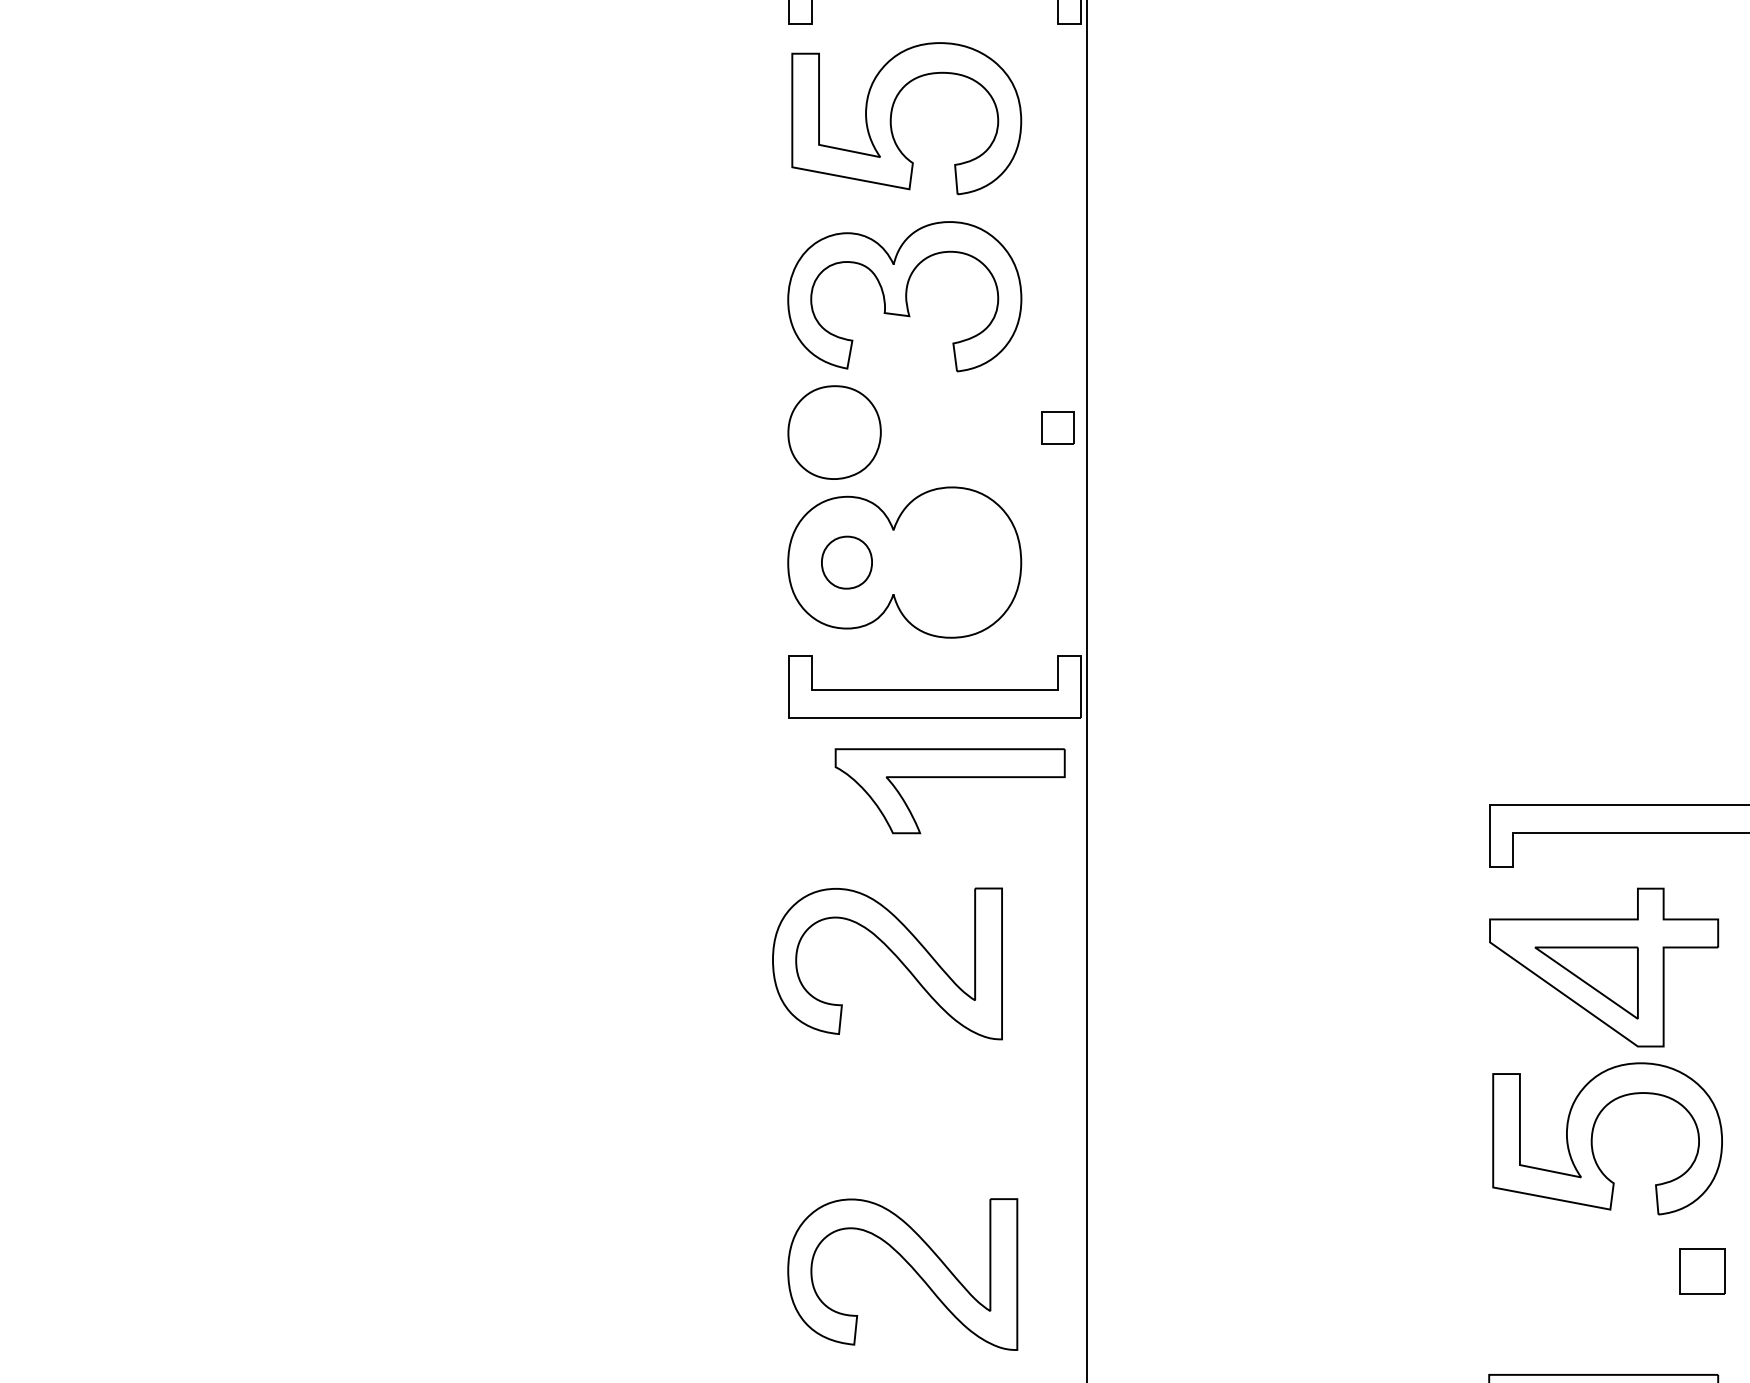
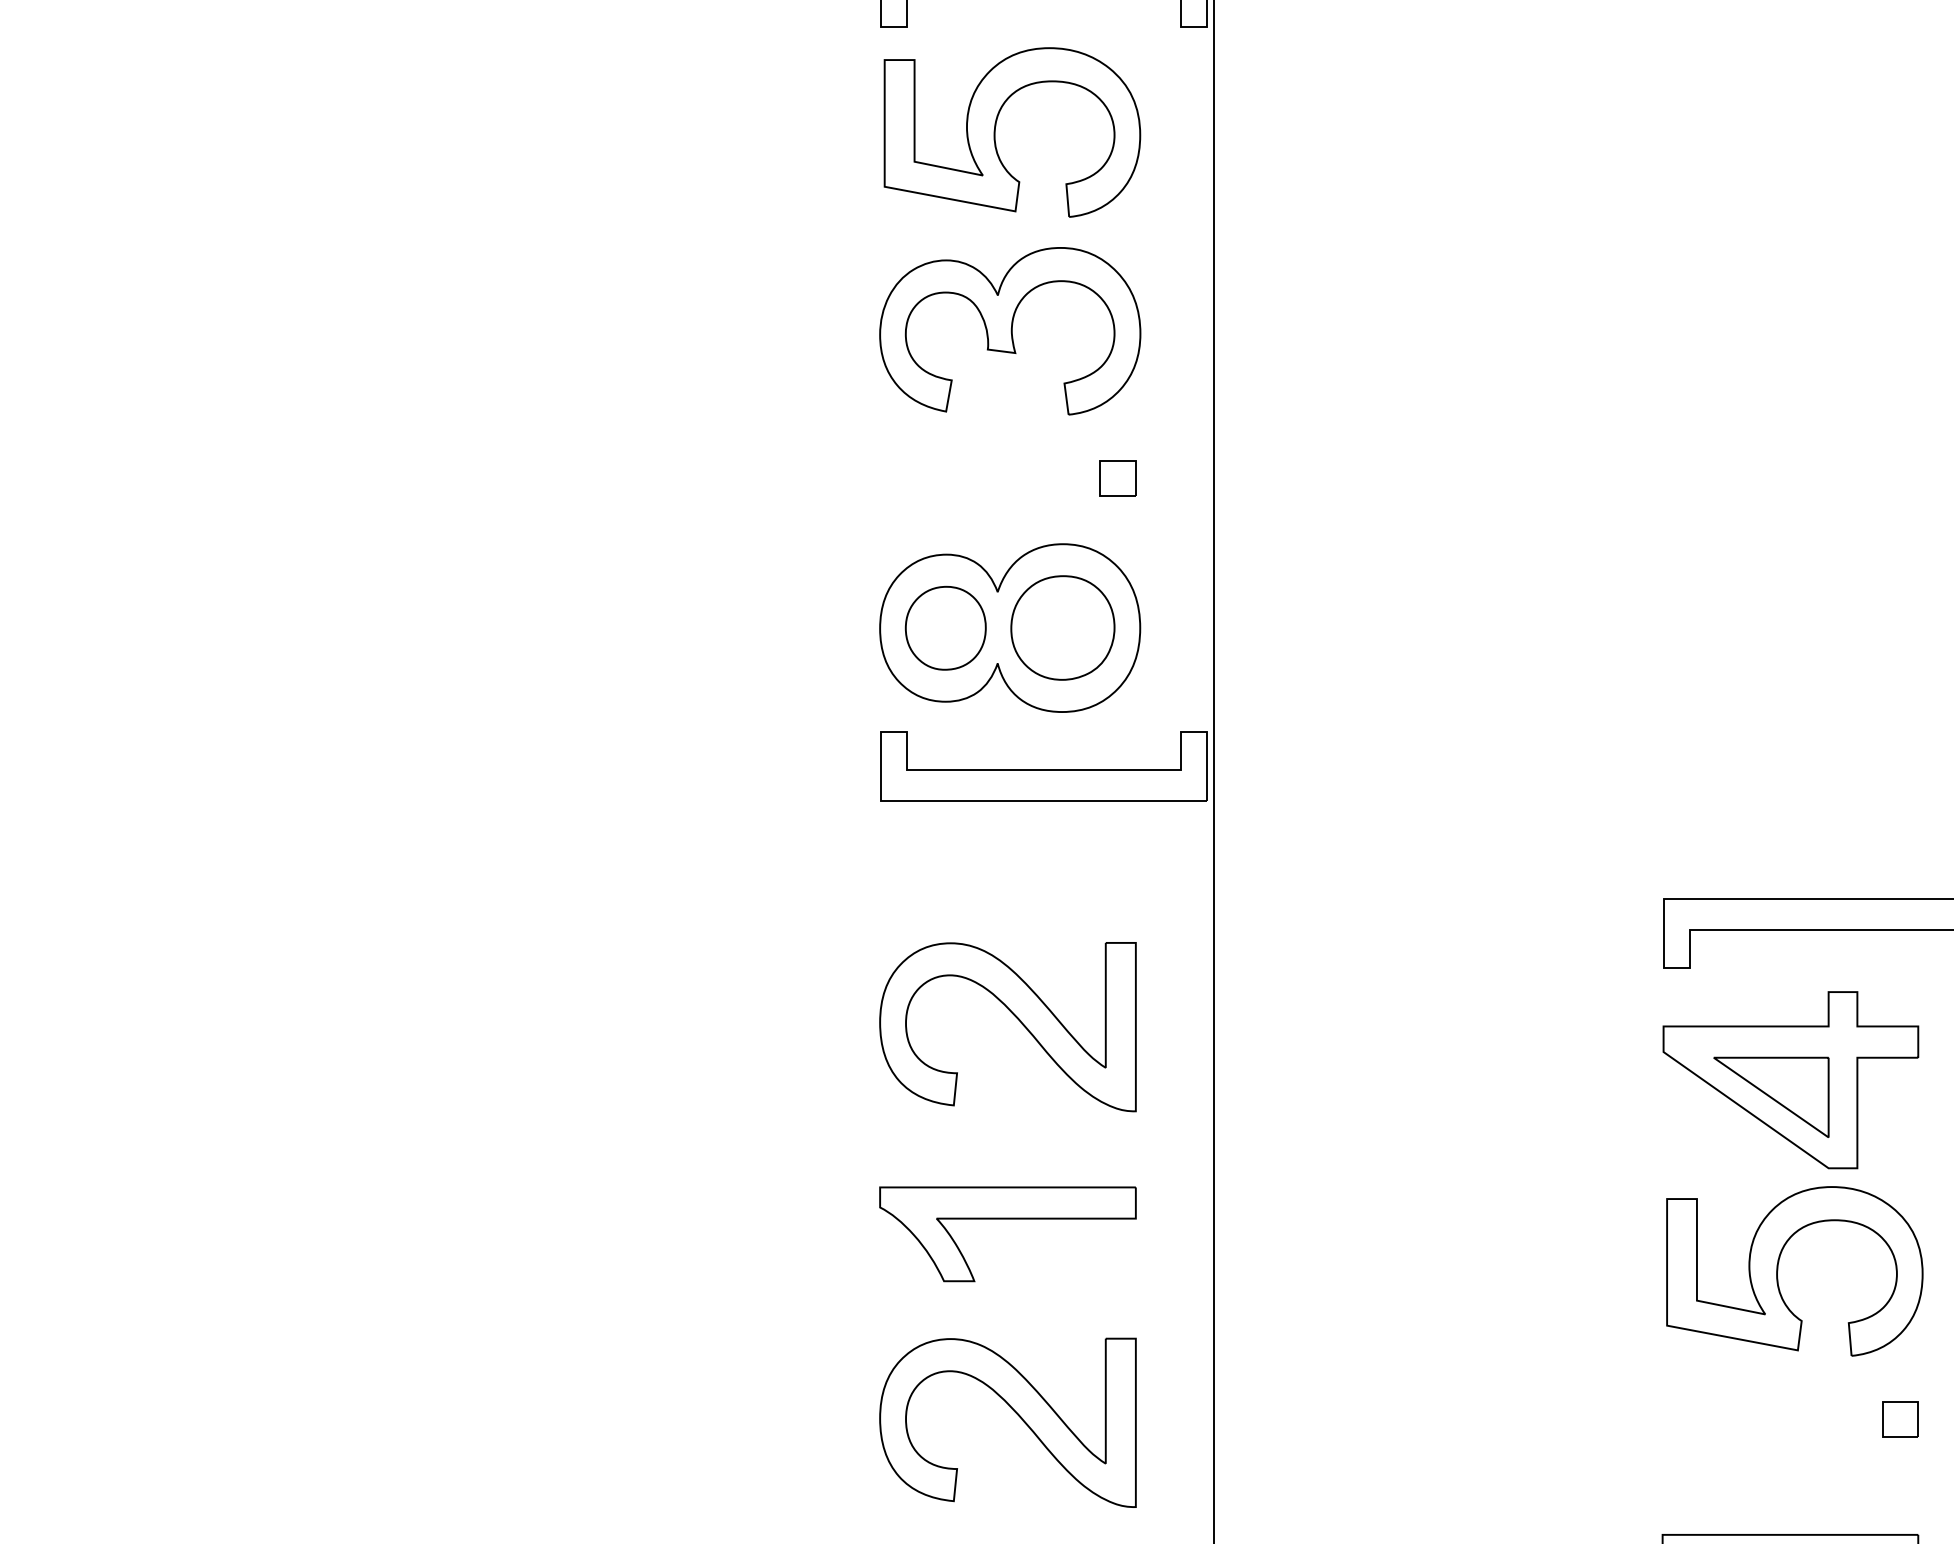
part: (1057, 427) -> (1117, 478), moved
part: (834, 432) -> (1062, 627), moved
part: (846, 562) -> (945, 627), size x1.43
part: (949, 777) -> (1007, 1219), moved
part: (895, 956) -> (1016, 1018), moved
part: (1702, 1271) -> (1900, 1419), size x0.71

